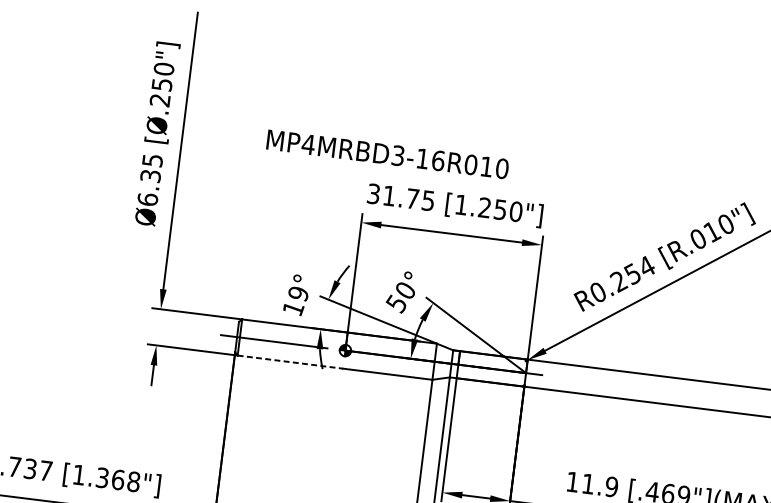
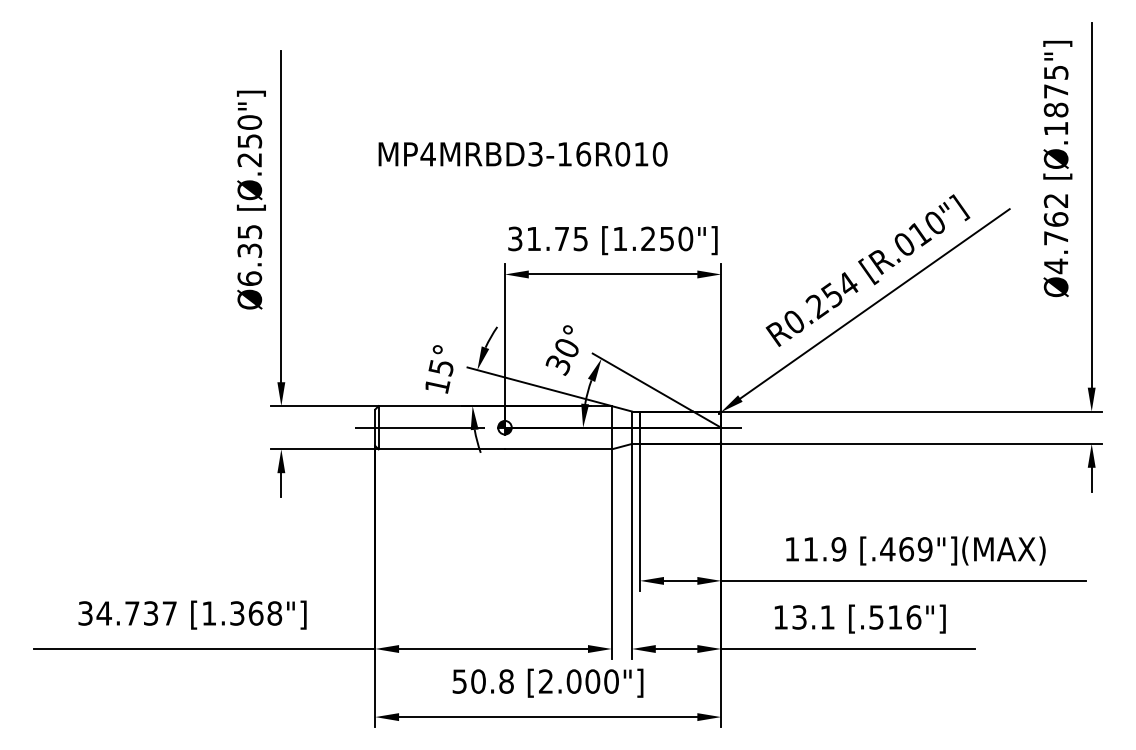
text: (387, 154) -> (522, 154), moved
text: (297, 294) -> (440, 368), 19° -> 15°
text: (396, 301) -> (557, 362), 50° -> 30°
line: (291, 362) -> (442, 449), dashed -> solid

